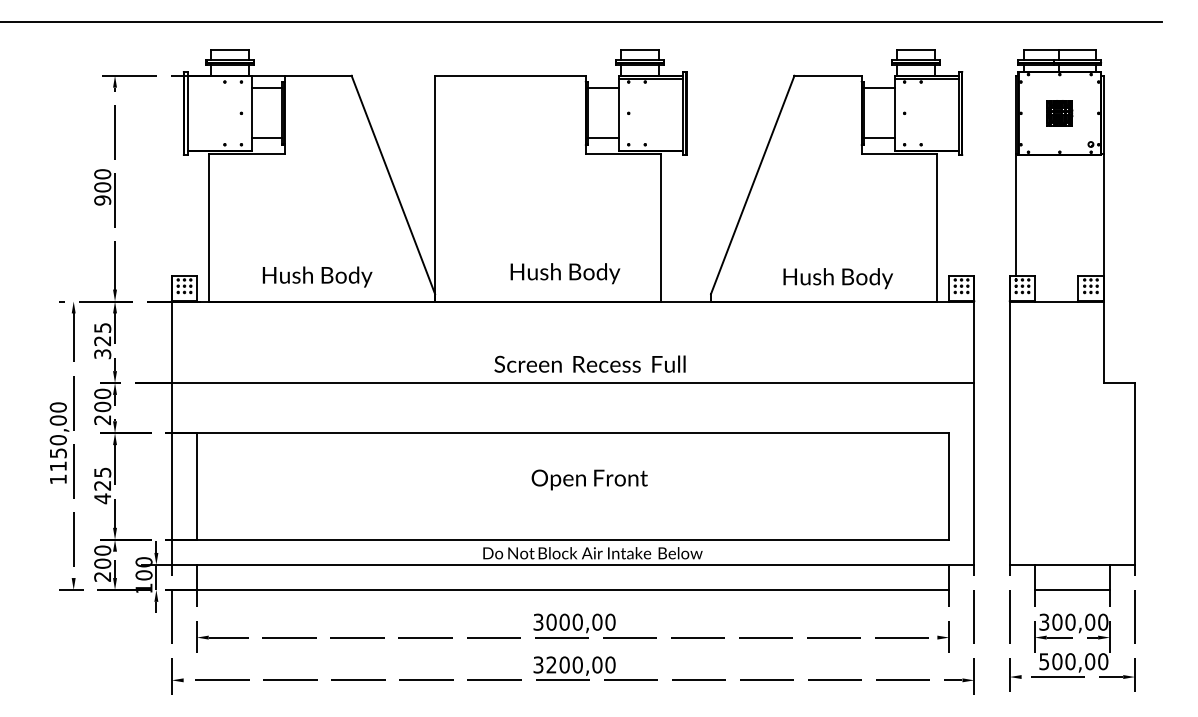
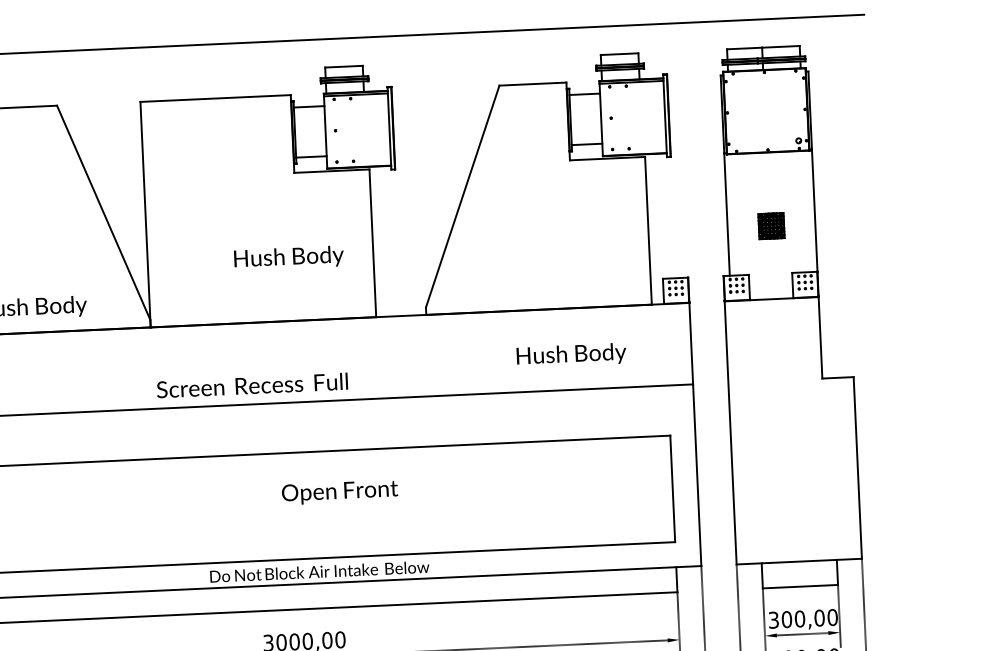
part: (1059, 113) -> (771, 226), moved
text: (565, 273) -> (289, 258), moved
text: (838, 278) -> (571, 355), moved
text: (589, 363) -> (251, 384), moved
text: (589, 479) -> (339, 492), moved

